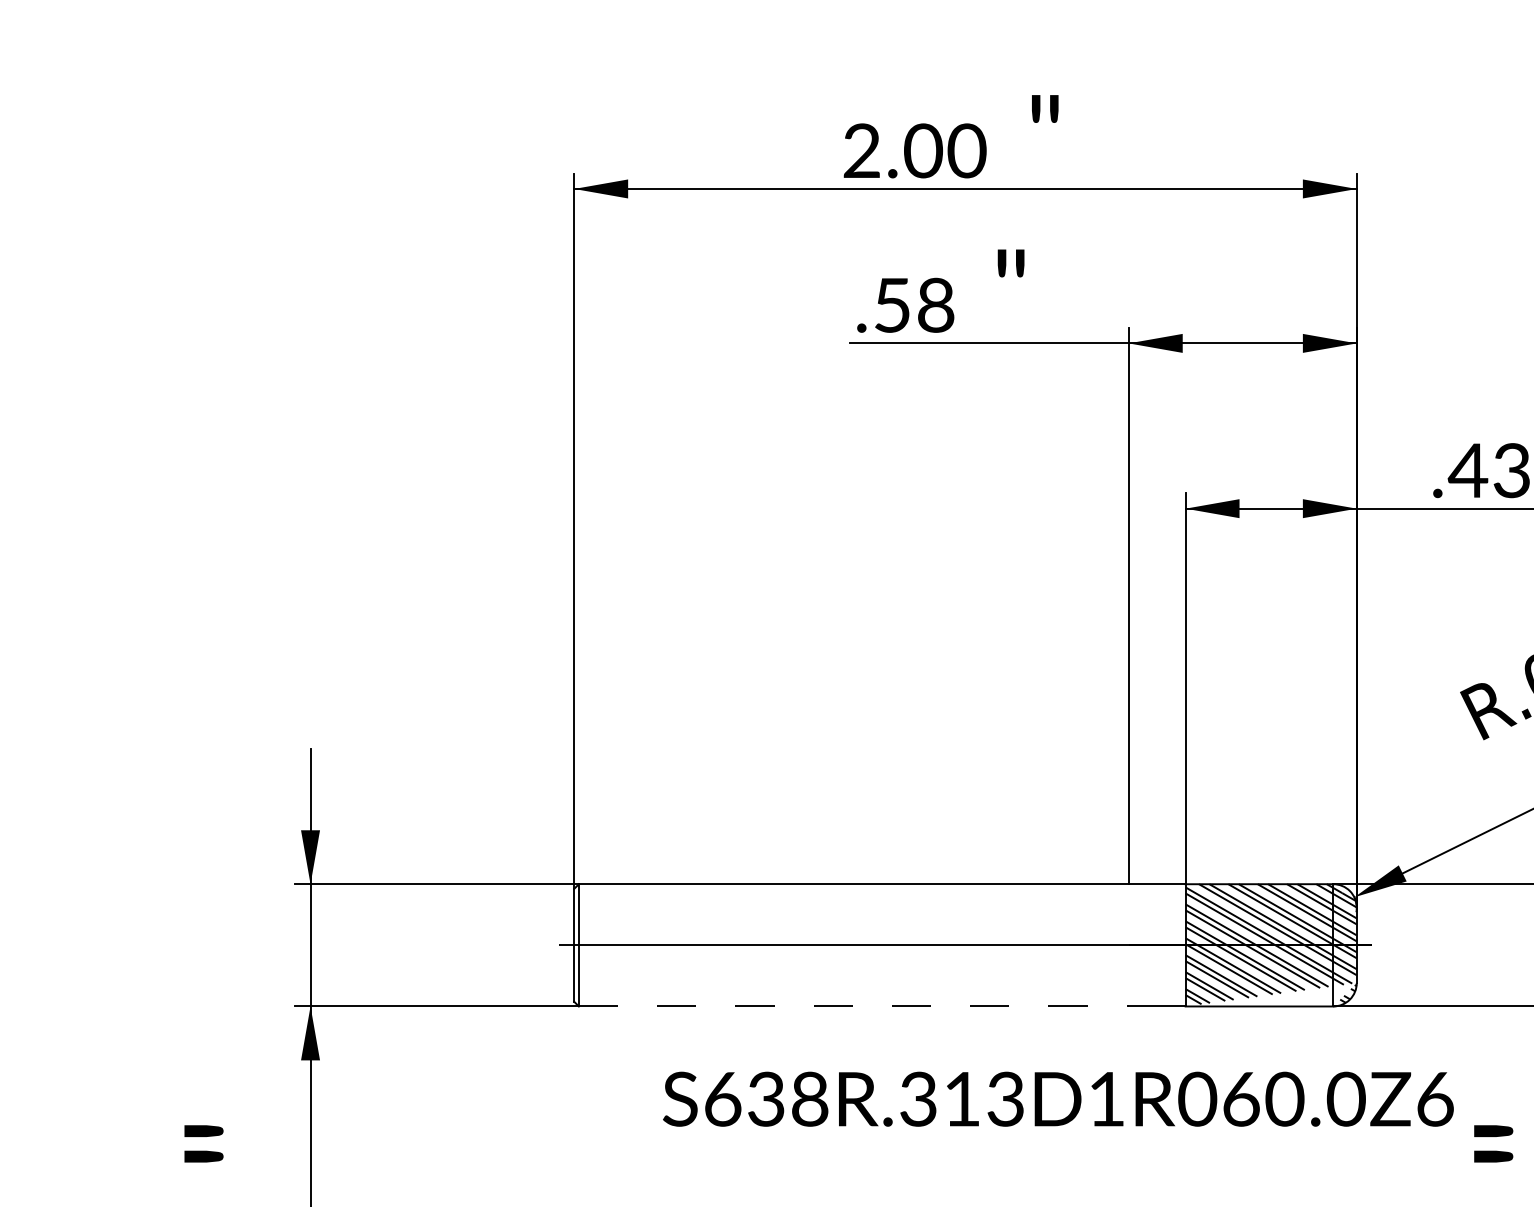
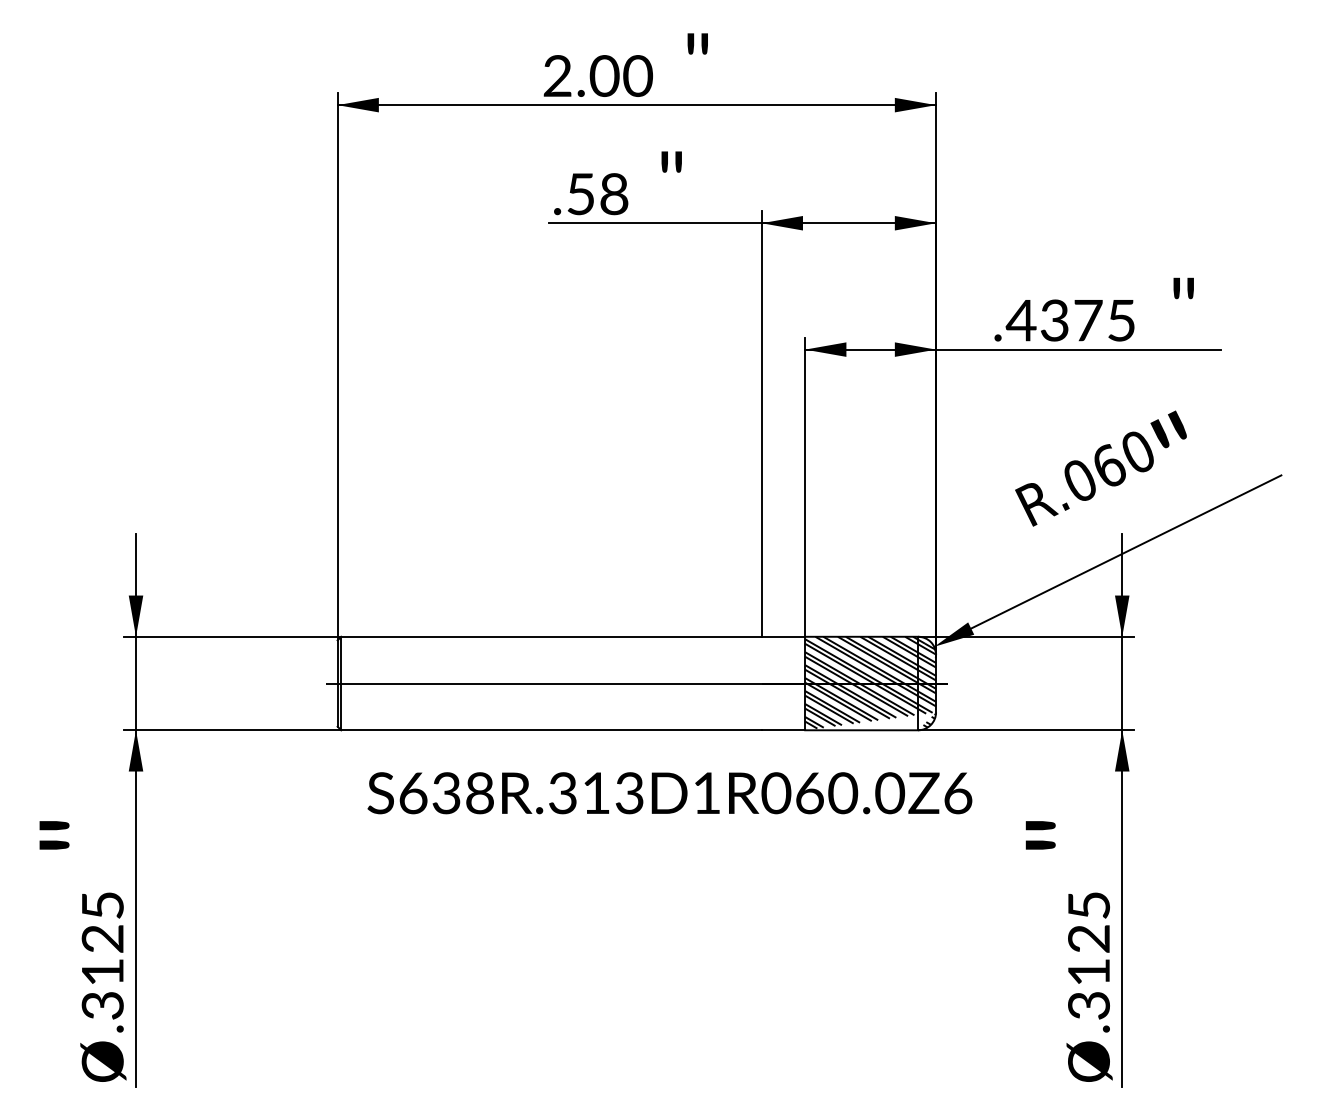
line: (853, 1006) -> (551, 730), dashed -> solid
text: (1057, 1099) -> (669, 793), moved

